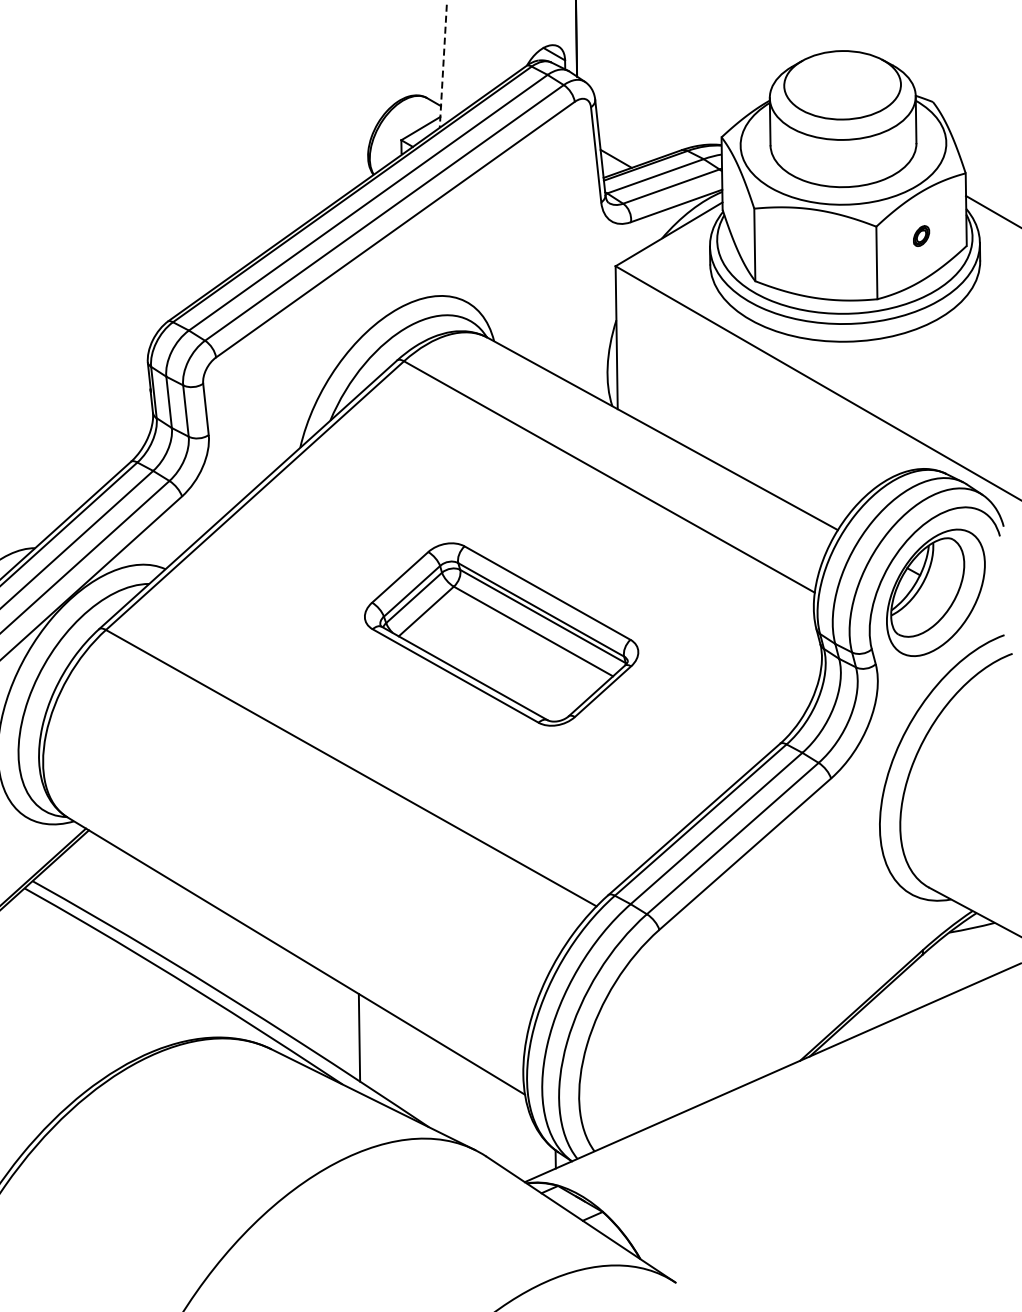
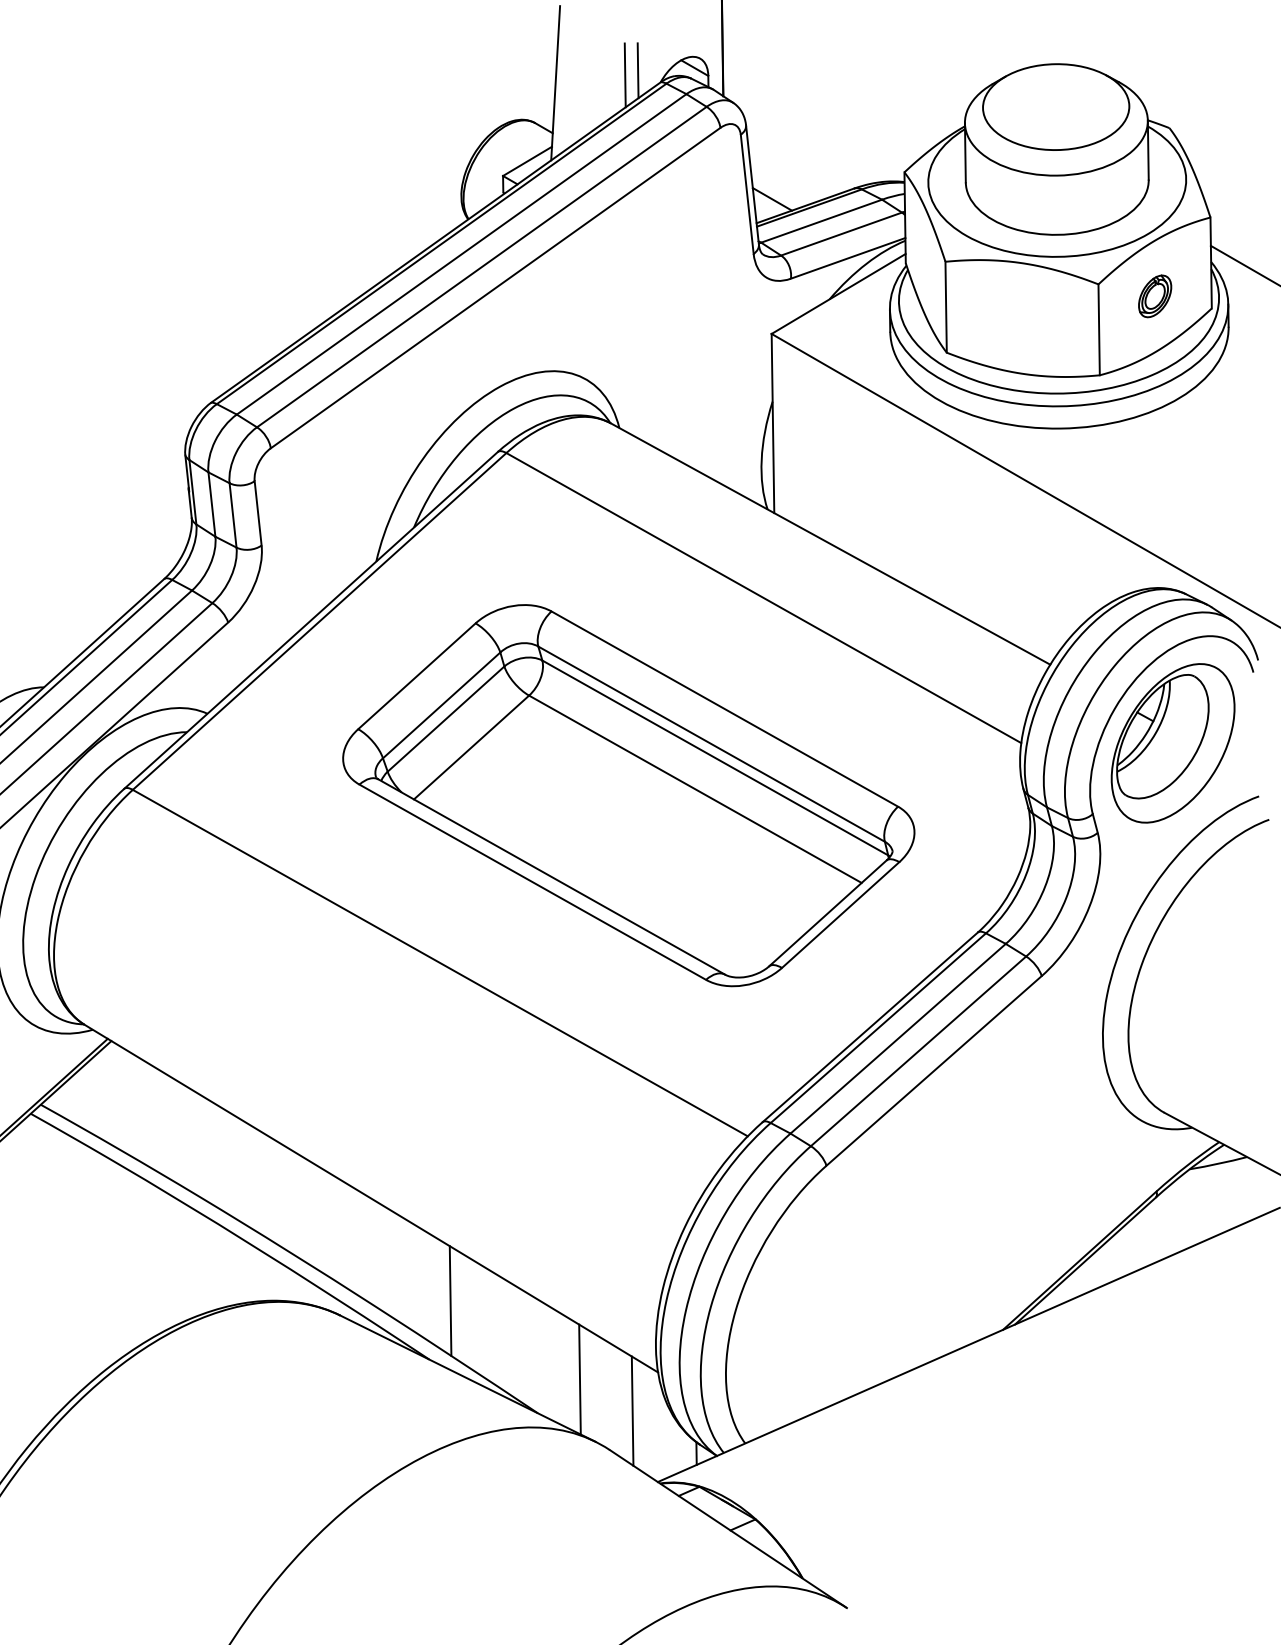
line: (508, 56) -> (637, 71), added
line: (498, 59) -> (624, 74), added
line: (443, 66) -> (555, 83), dashed -> solid
part: (921, 235) -> (1155, 295), size x1.67
part: (501, 634) -> (628, 795), size x1.67
line: (462, 1100) -> (579, 1379), added
line: (504, 1125) -> (632, 1411), added

